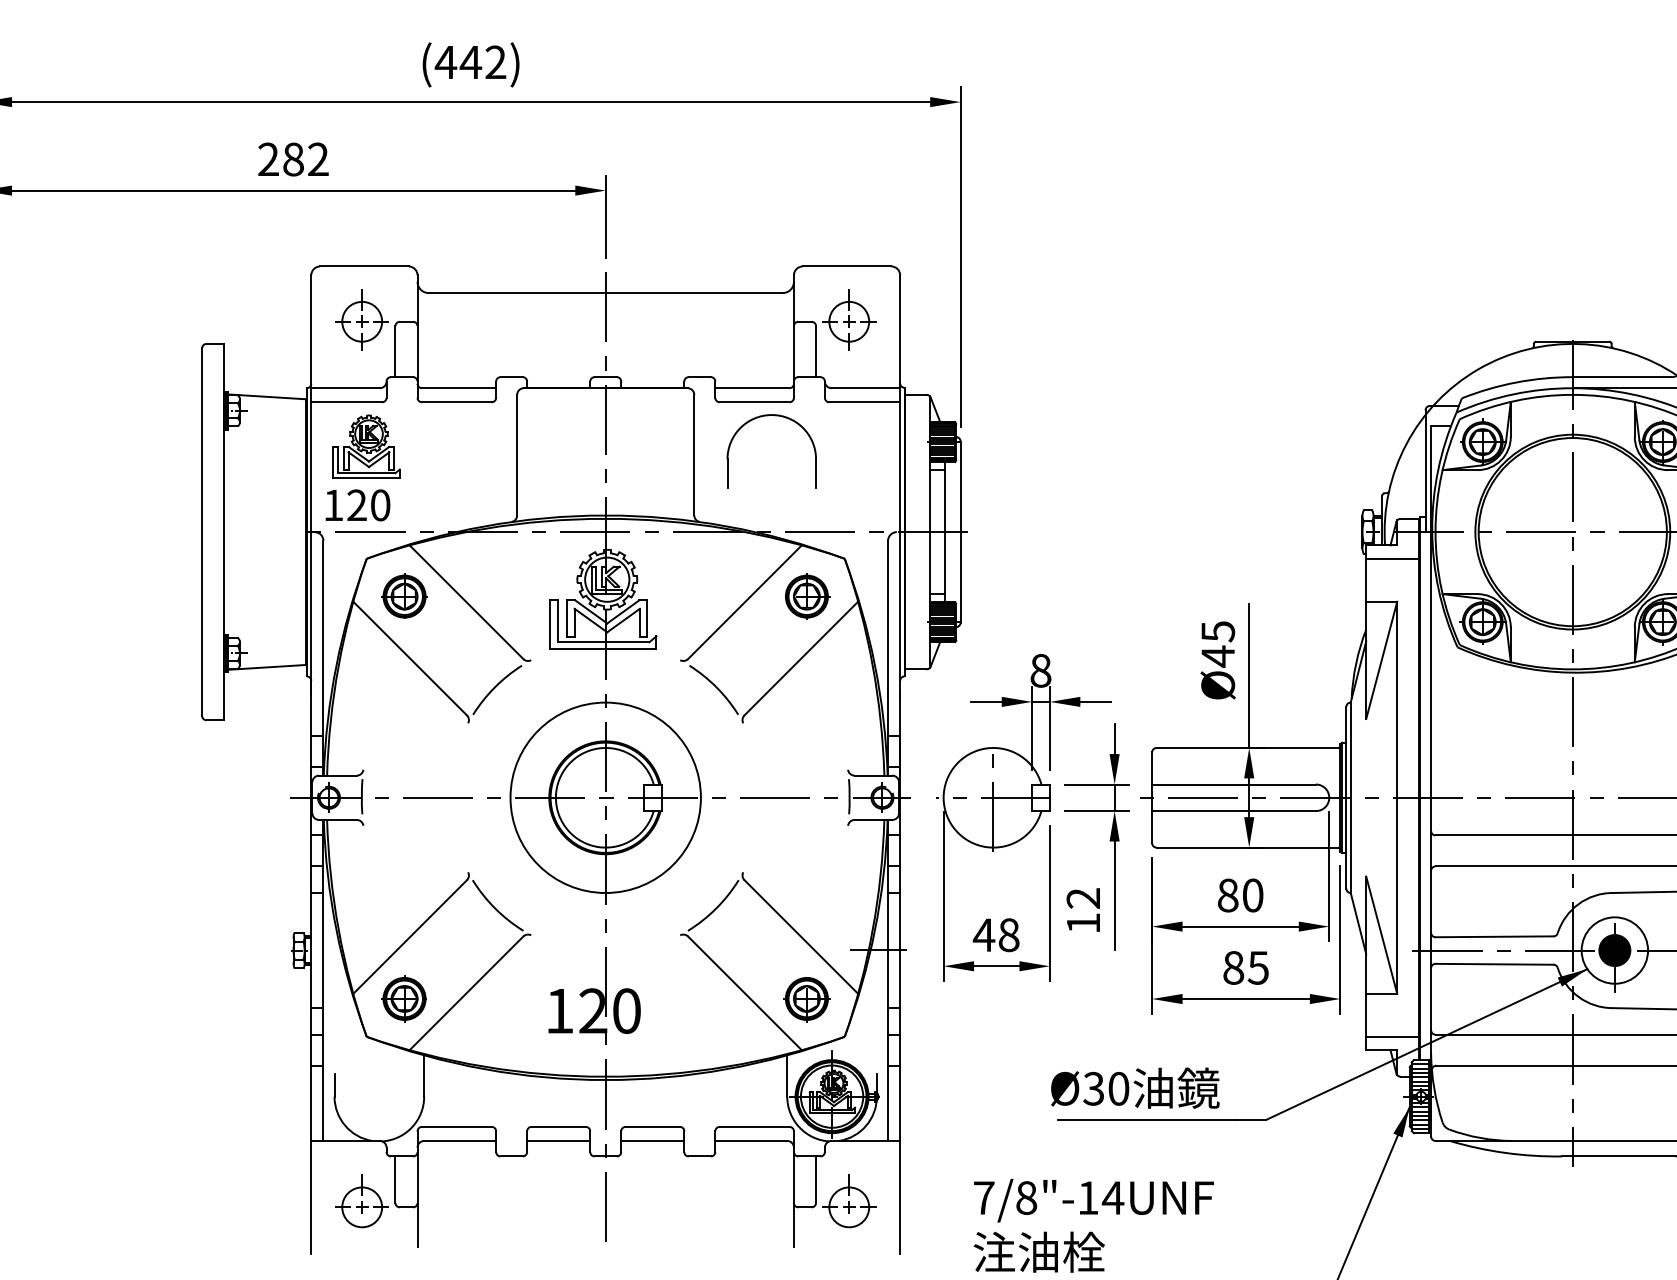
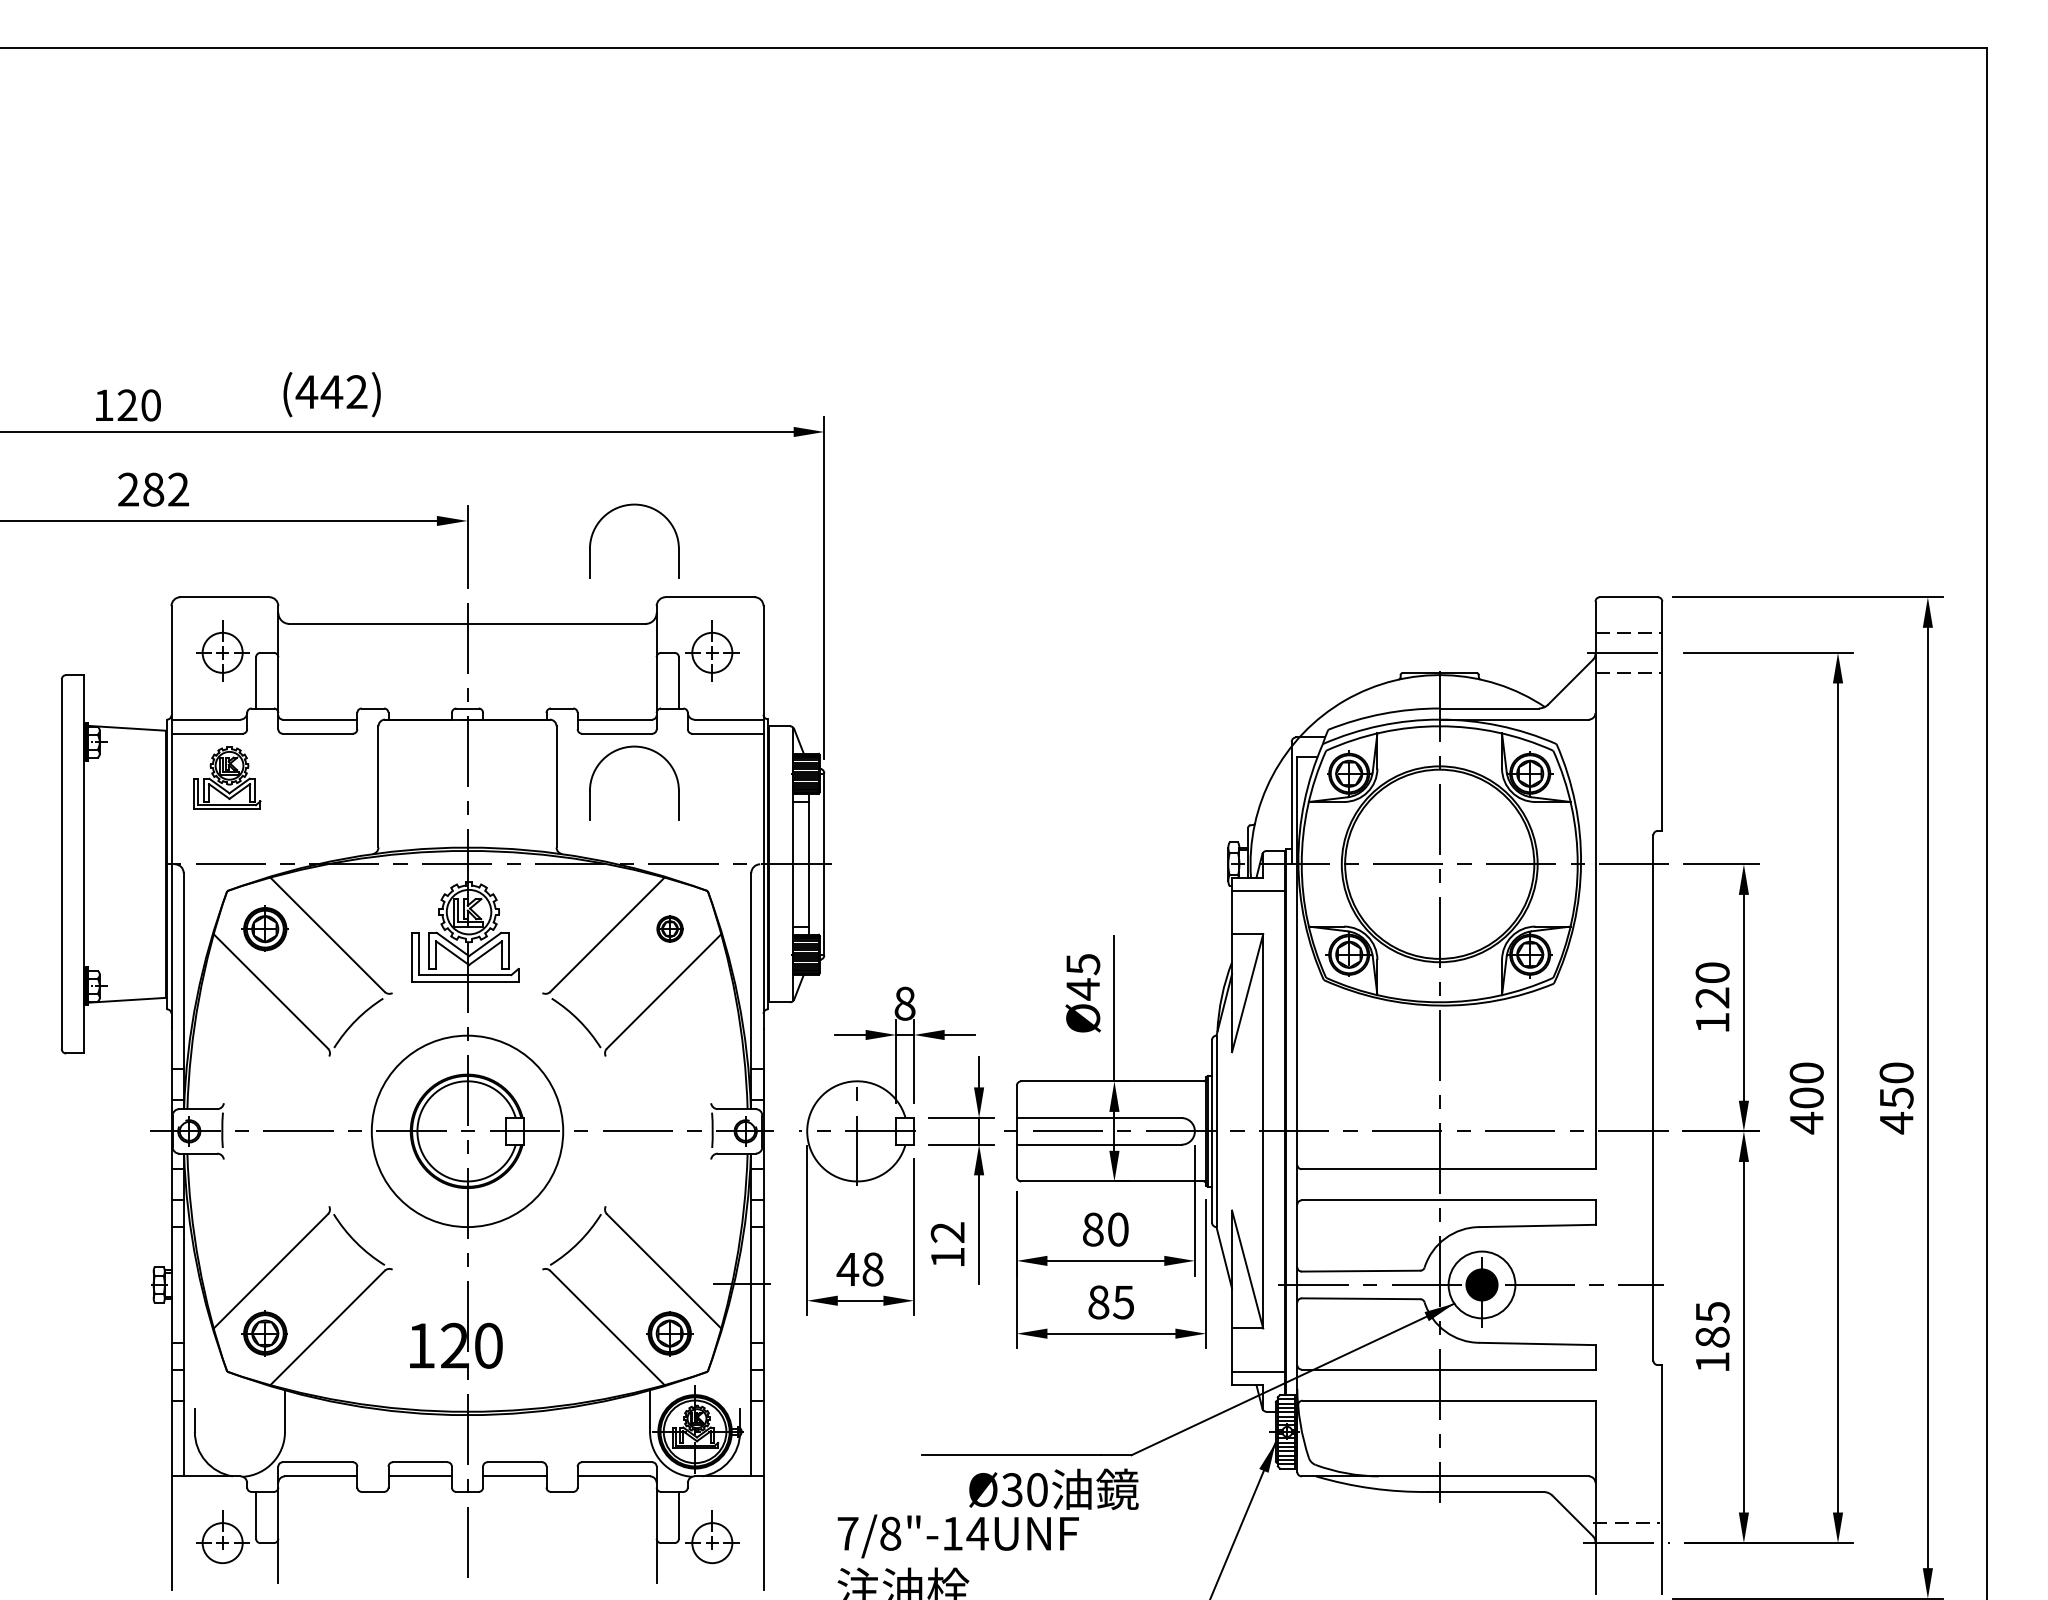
part: (778, 176) -> (641, 506), added
text: (358, 505) -> (128, 405), moved
part: (807, 595) -> (670, 928), size x0.6
text: (1134, 1087) -> (1053, 1488), moved

